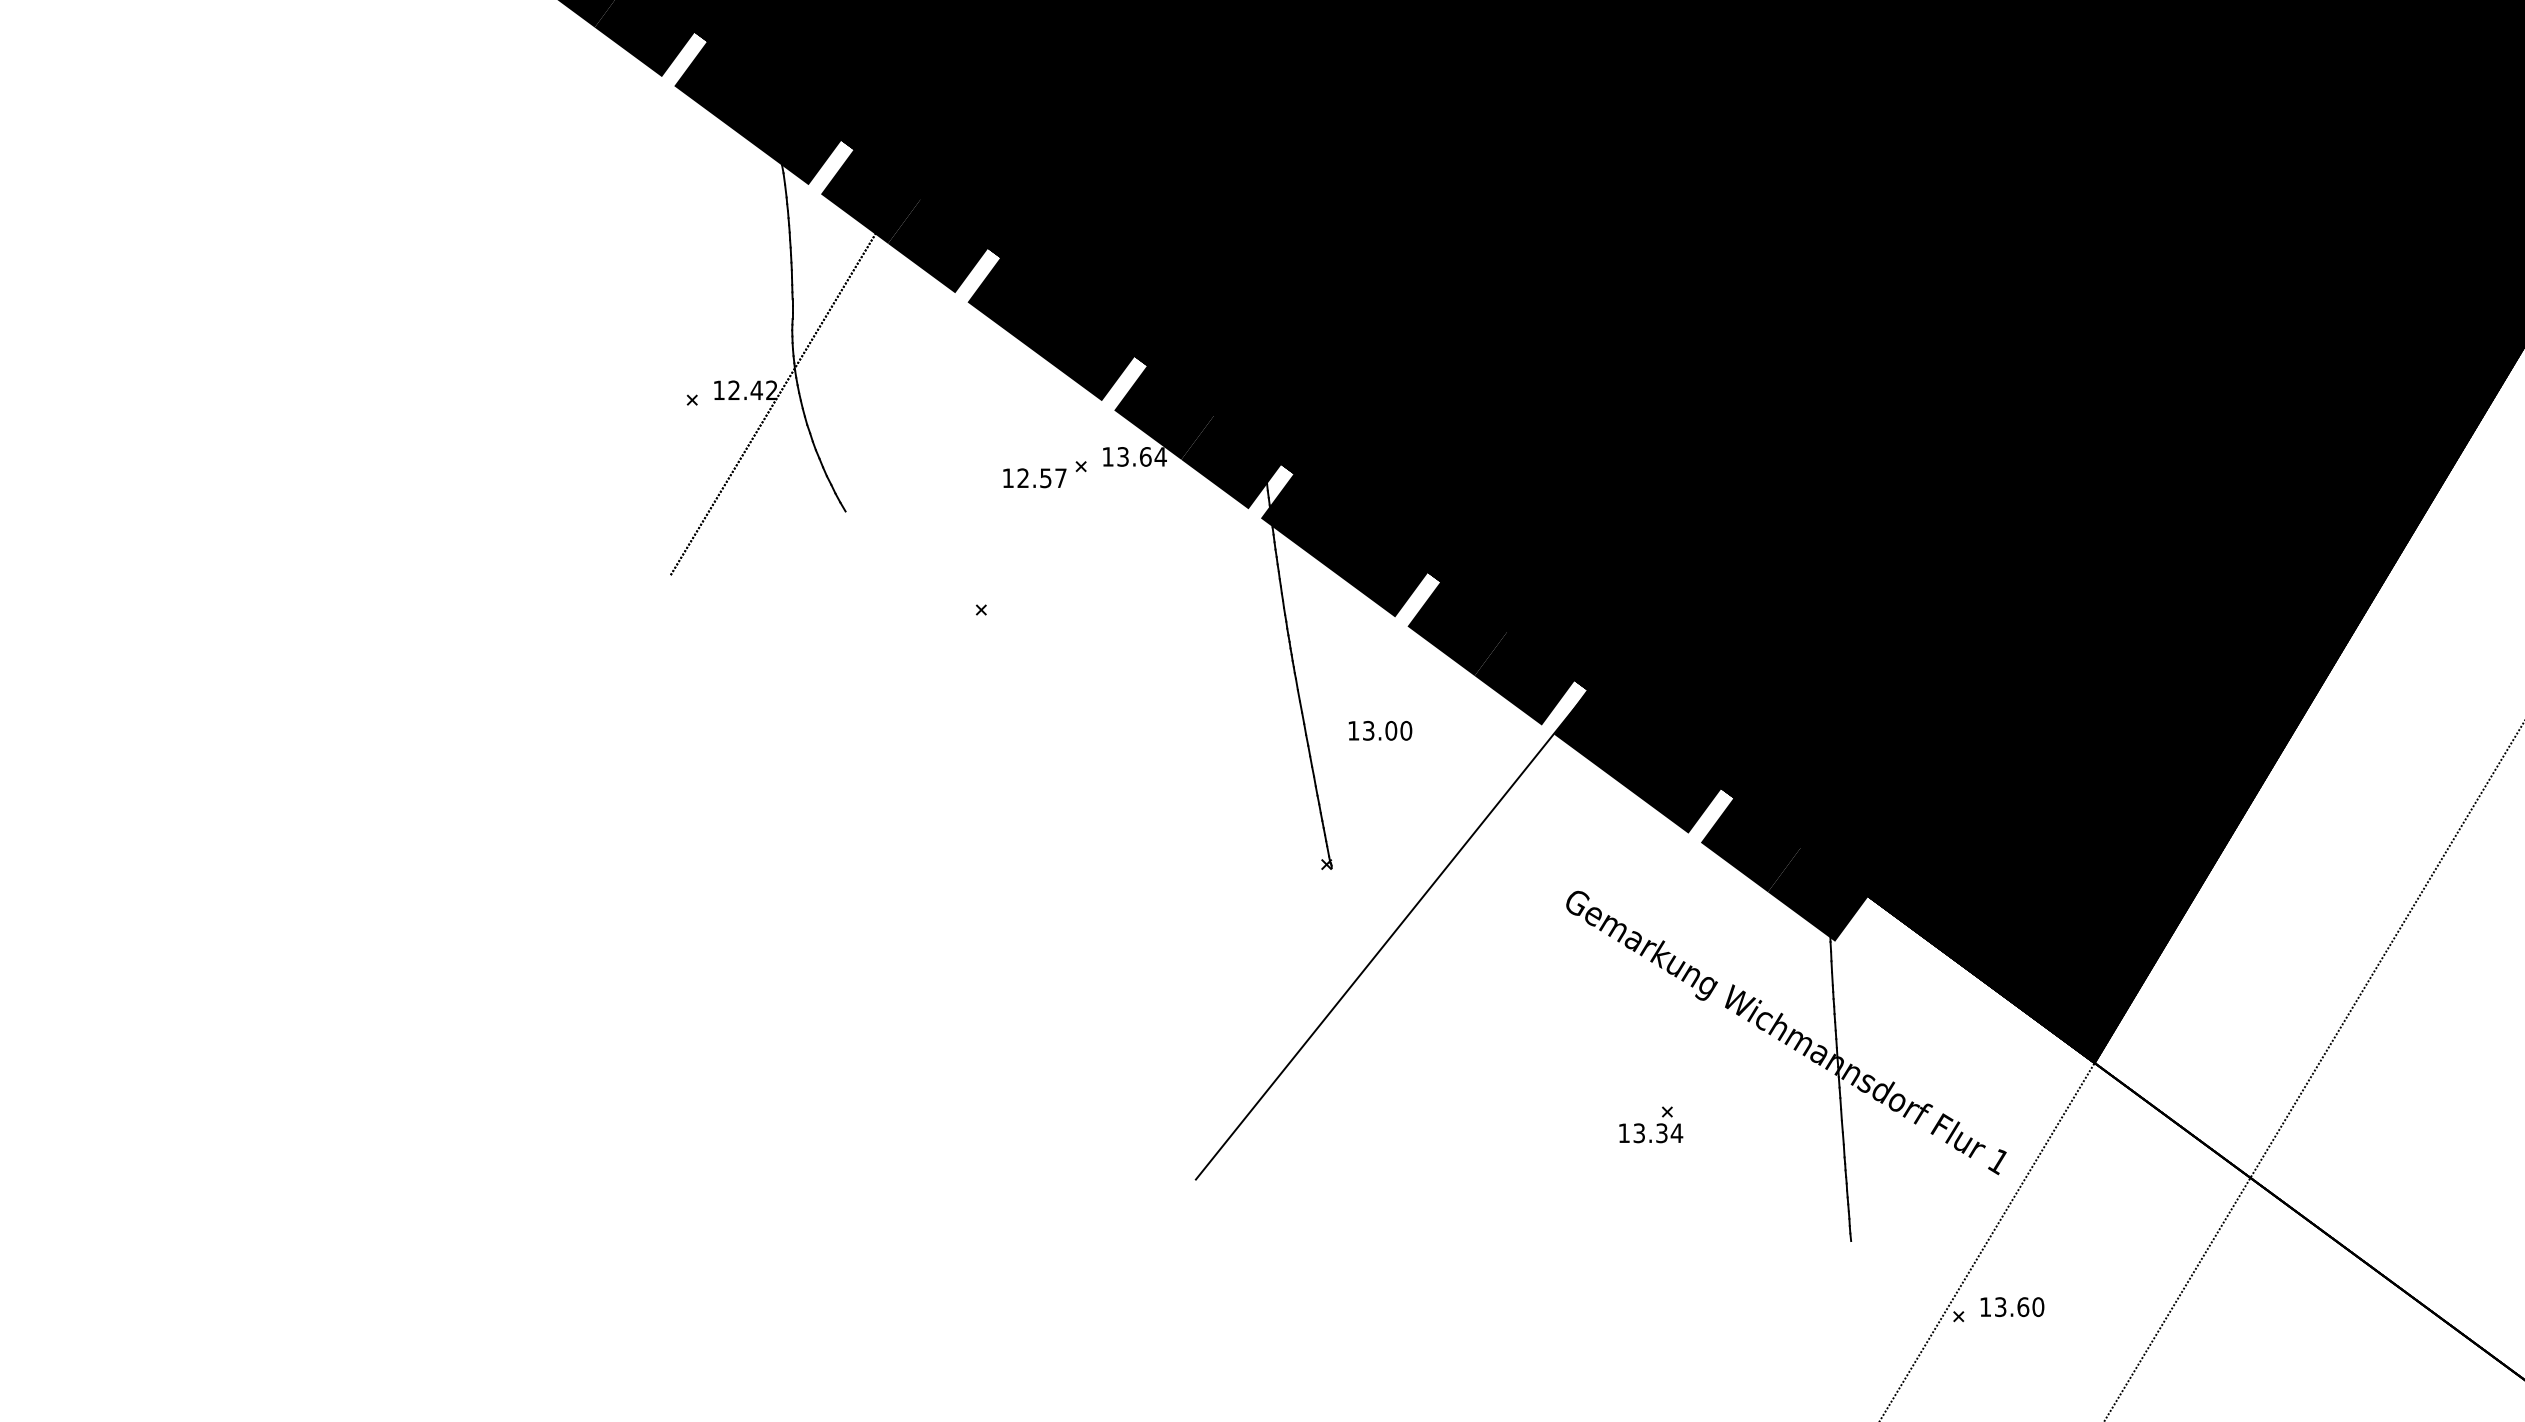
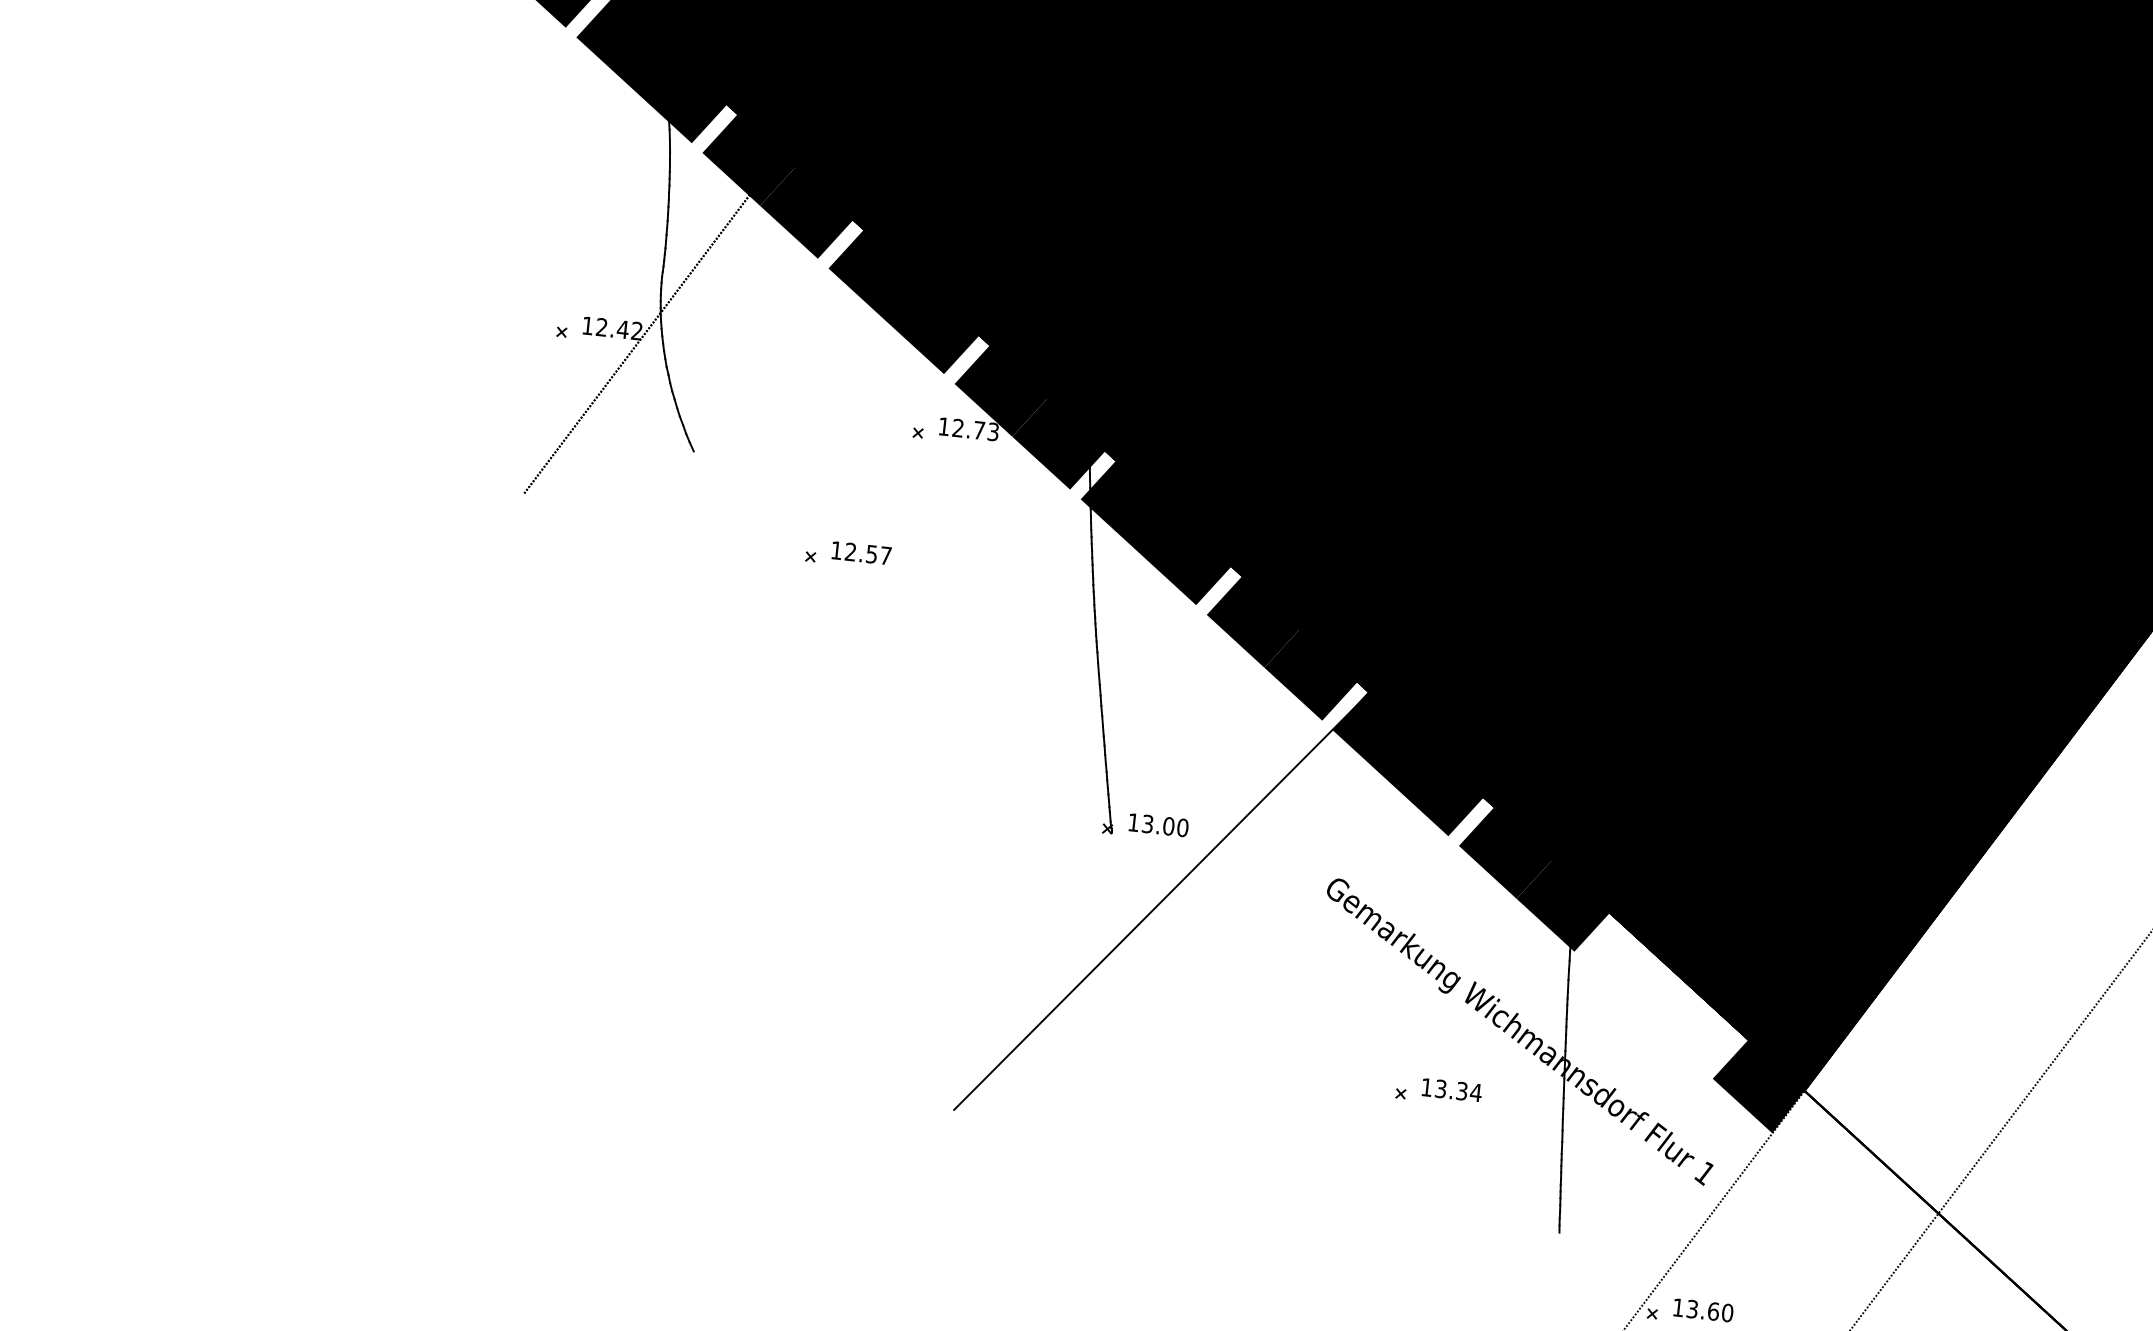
text: (1141, 456) -> (975, 429), 13.64 -> 12.73
text: (1034, 478) -> (861, 553), moved
text: (1380, 730) -> (1158, 824), moved
fill: (2045, 1063) -> (1758, 1086), added
text: (1651, 1133) -> (1452, 1090), moved

